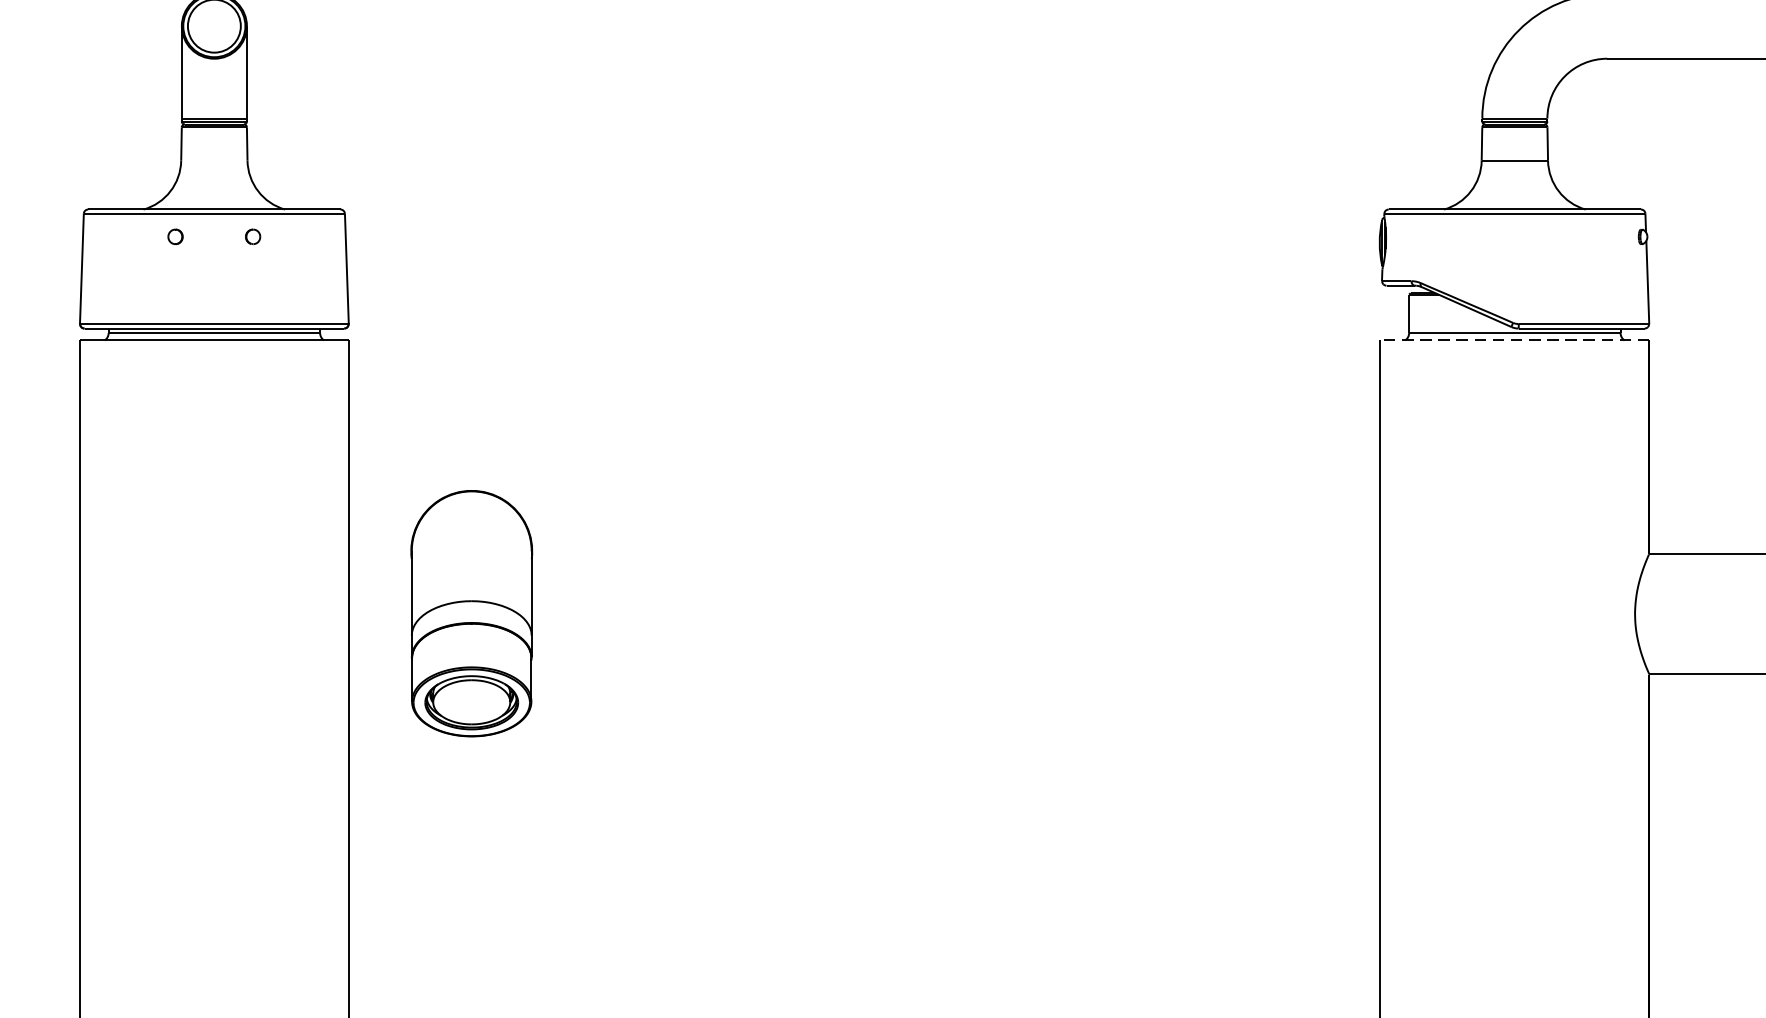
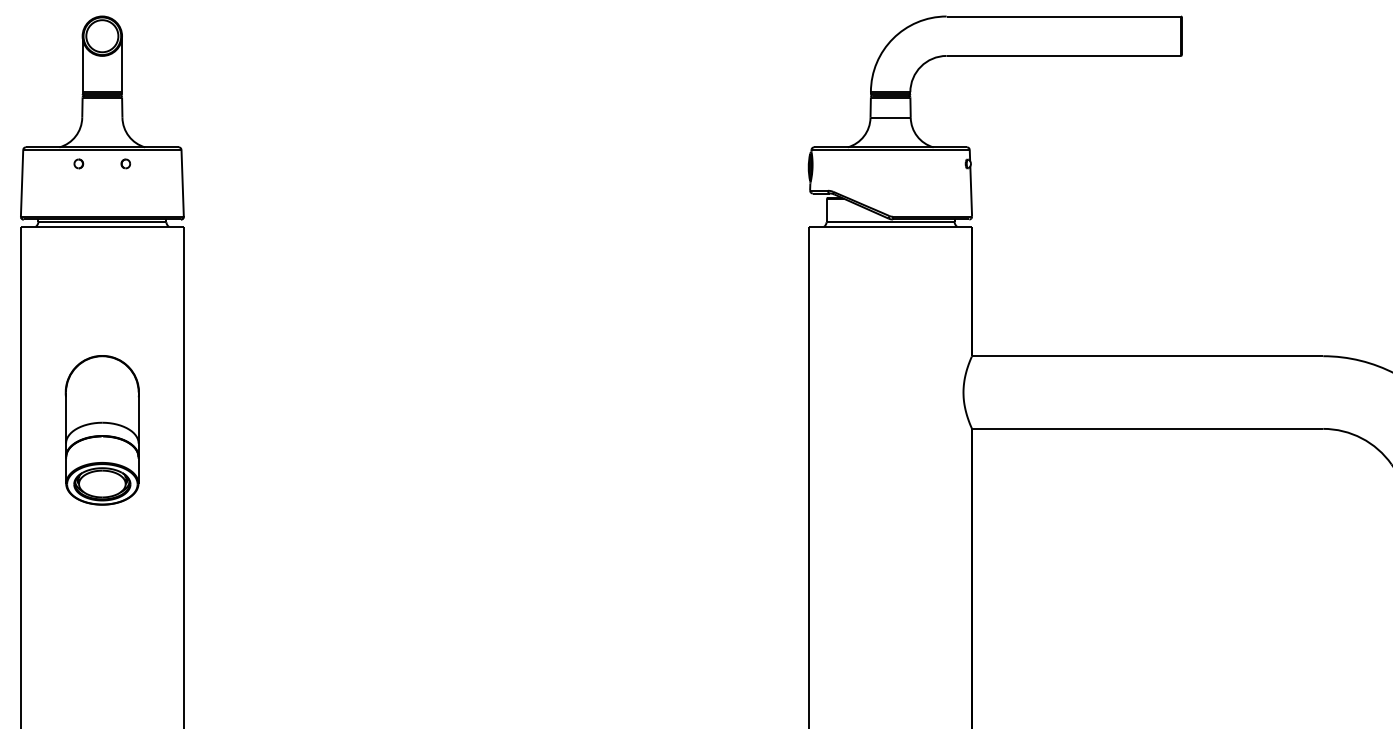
line: (1514, 340) -> (890, 226), dashed -> solid
part: (470, 613) -> (101, 430), moved

